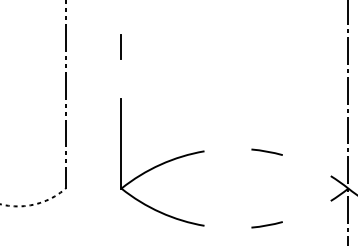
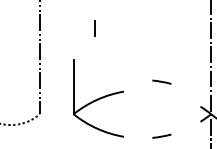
line: (121, 47) -> (94, 28), moved
line: (266, 151) -> (161, 81), moved

